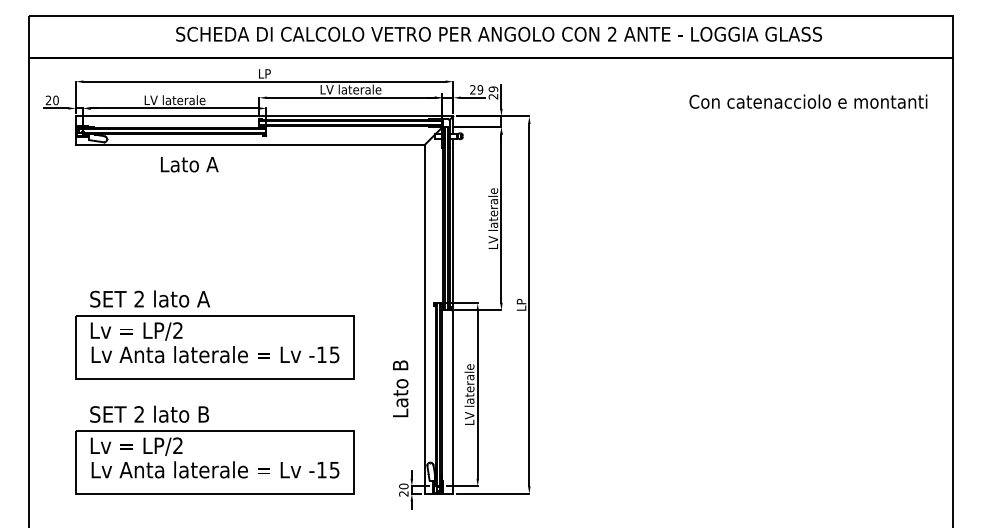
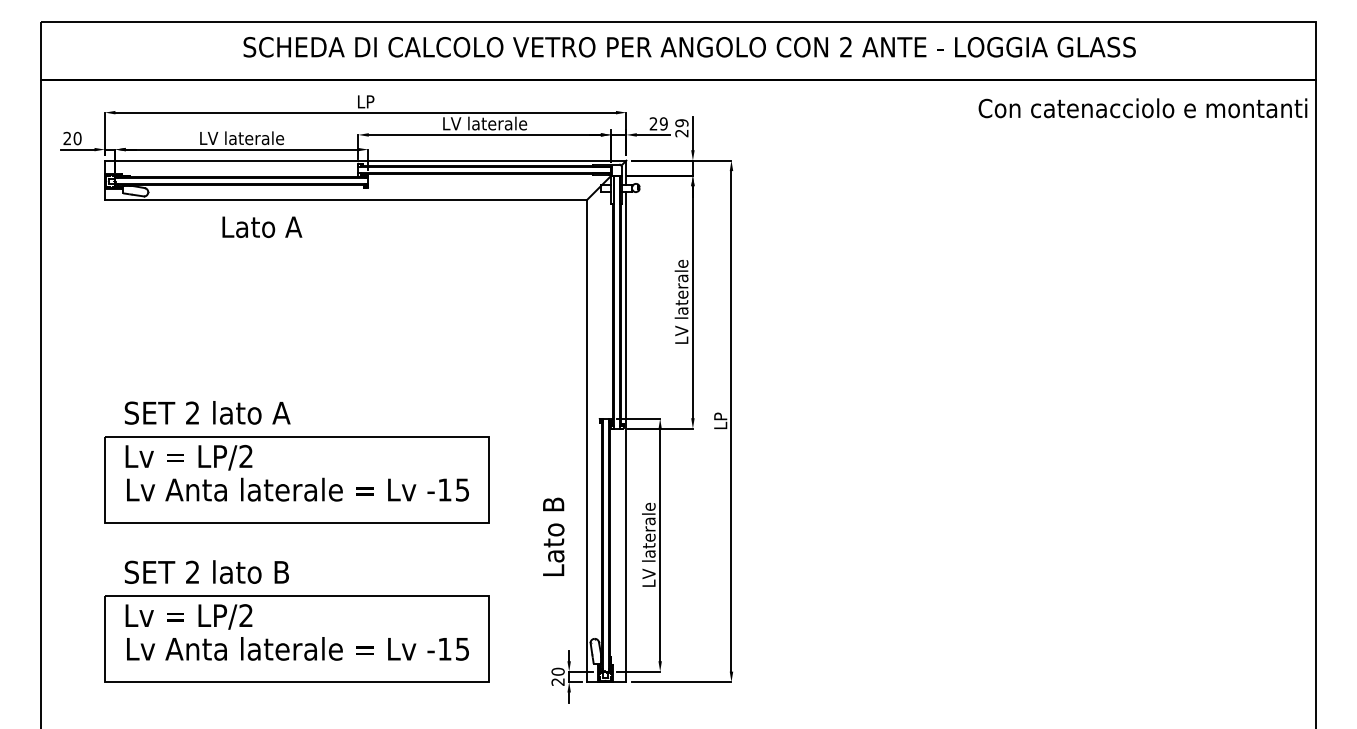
text: (808, 101) -> (1142, 108), moved

